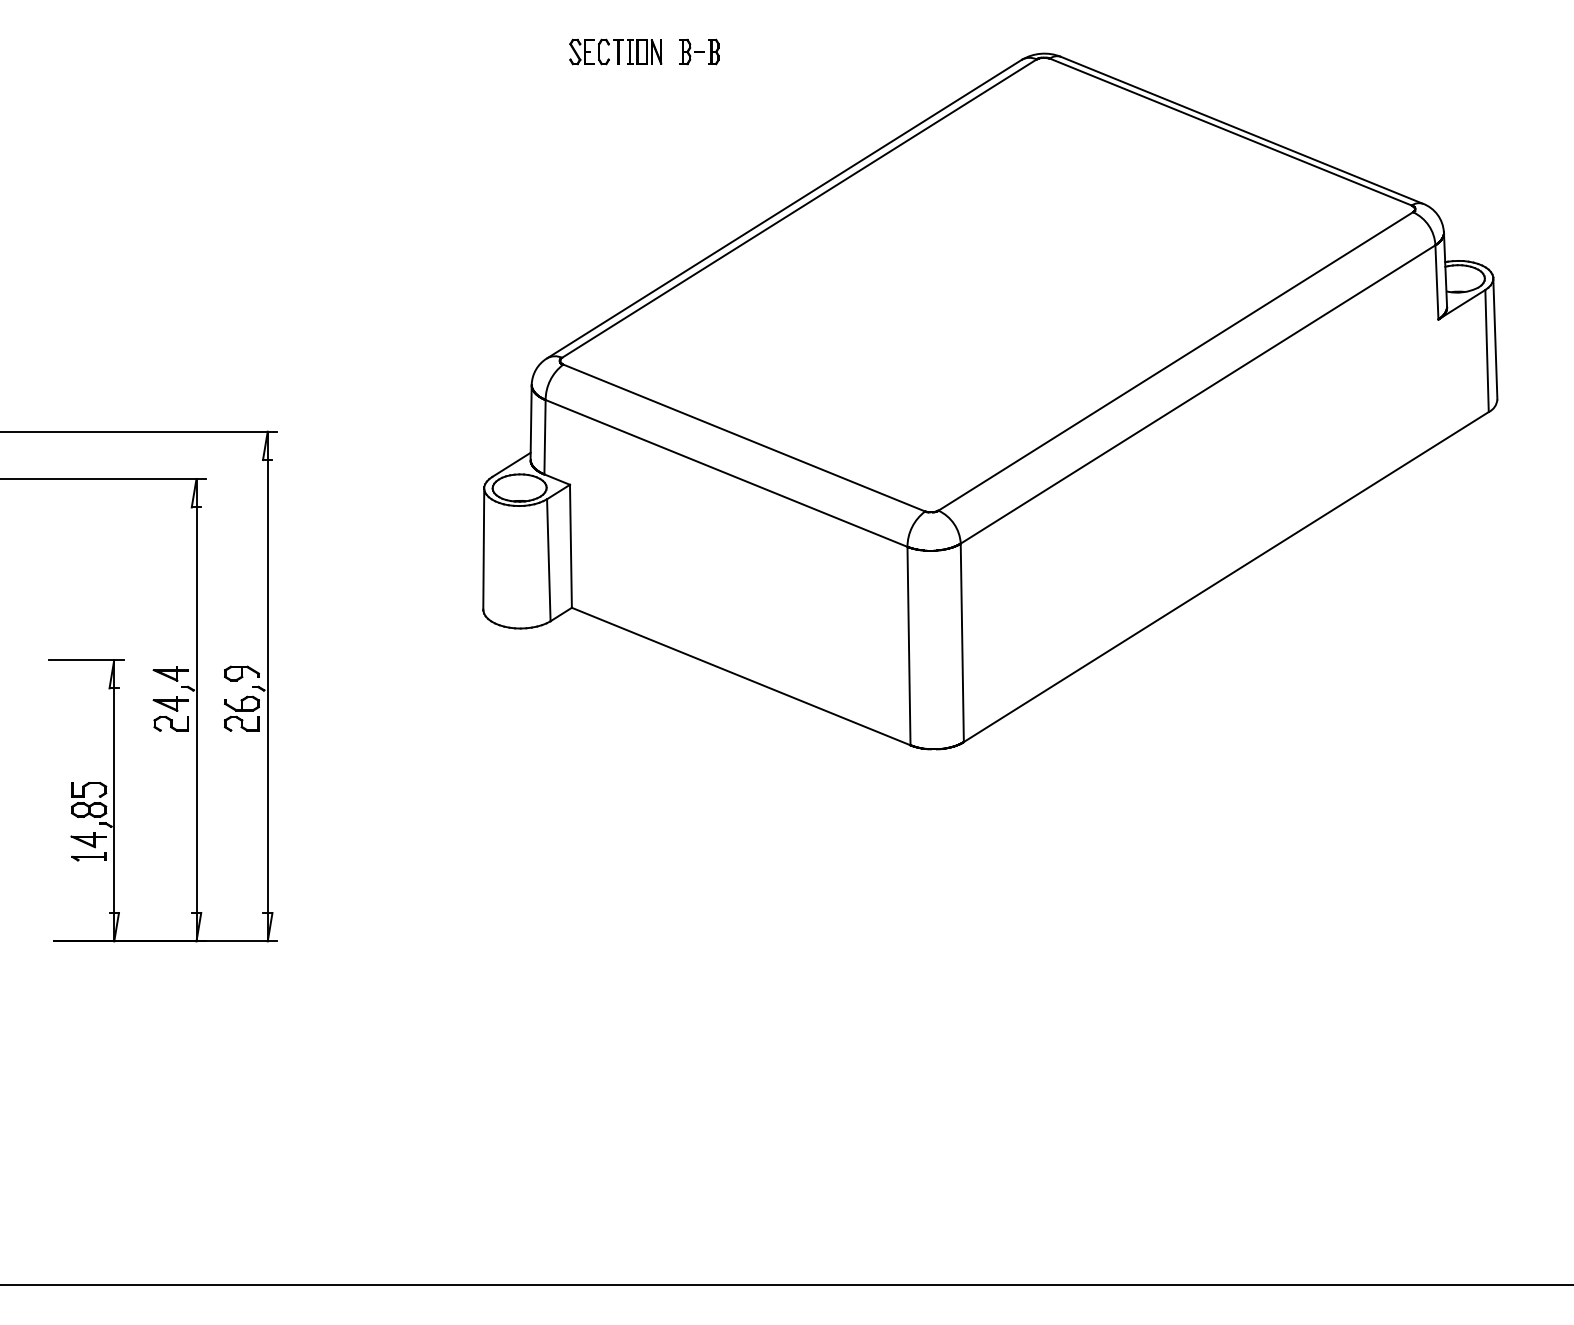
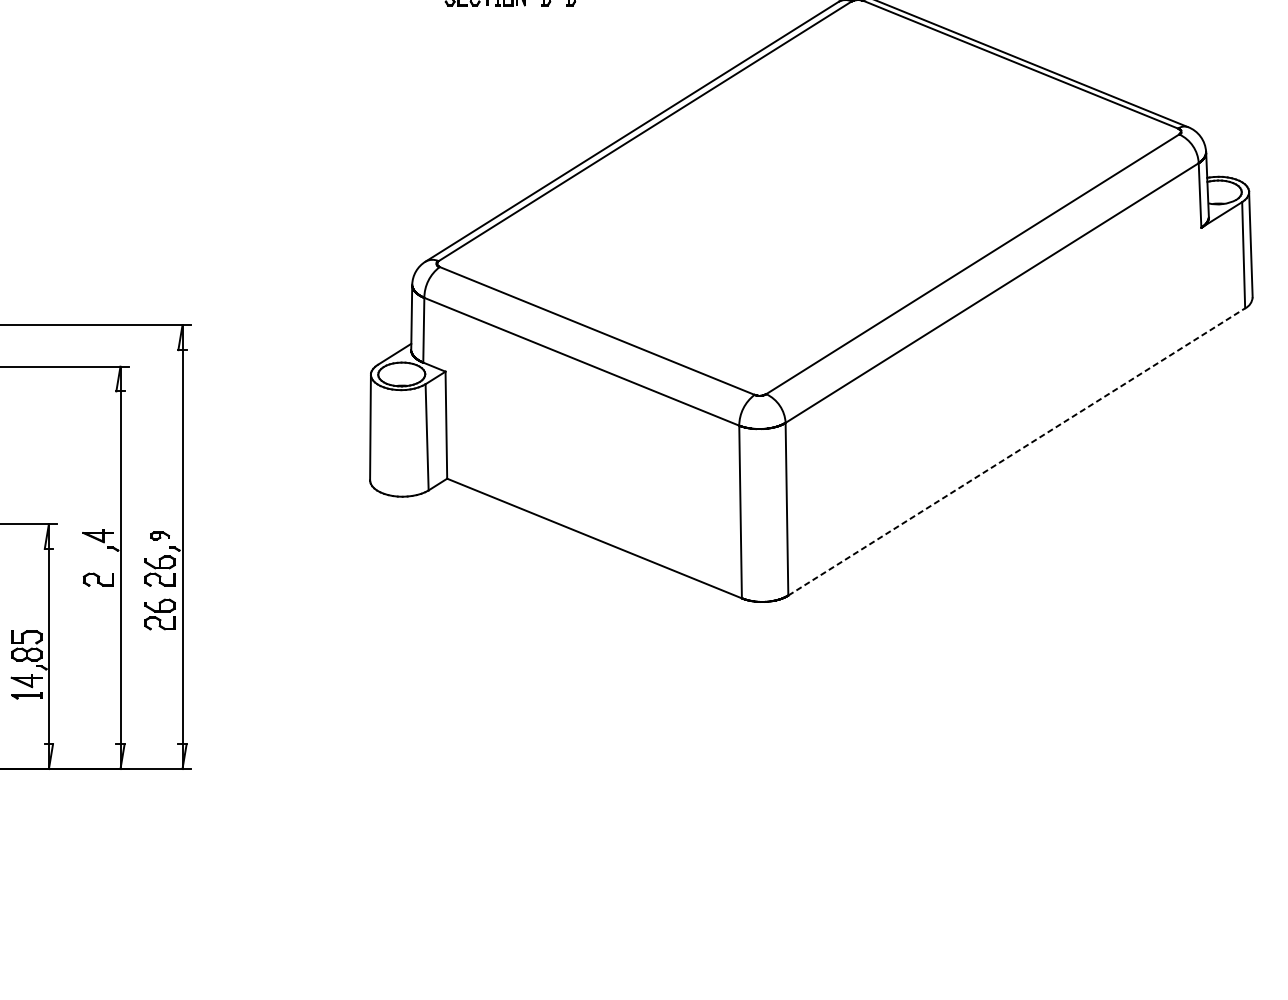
line: (1226, 576) -> (1016, 451), solid -> dashed
part: (241, 673) -> (159, 535), size x0.6
part: (170, 703) -> (97, 561), removed
part: (241, 763) -> (159, 614), added

